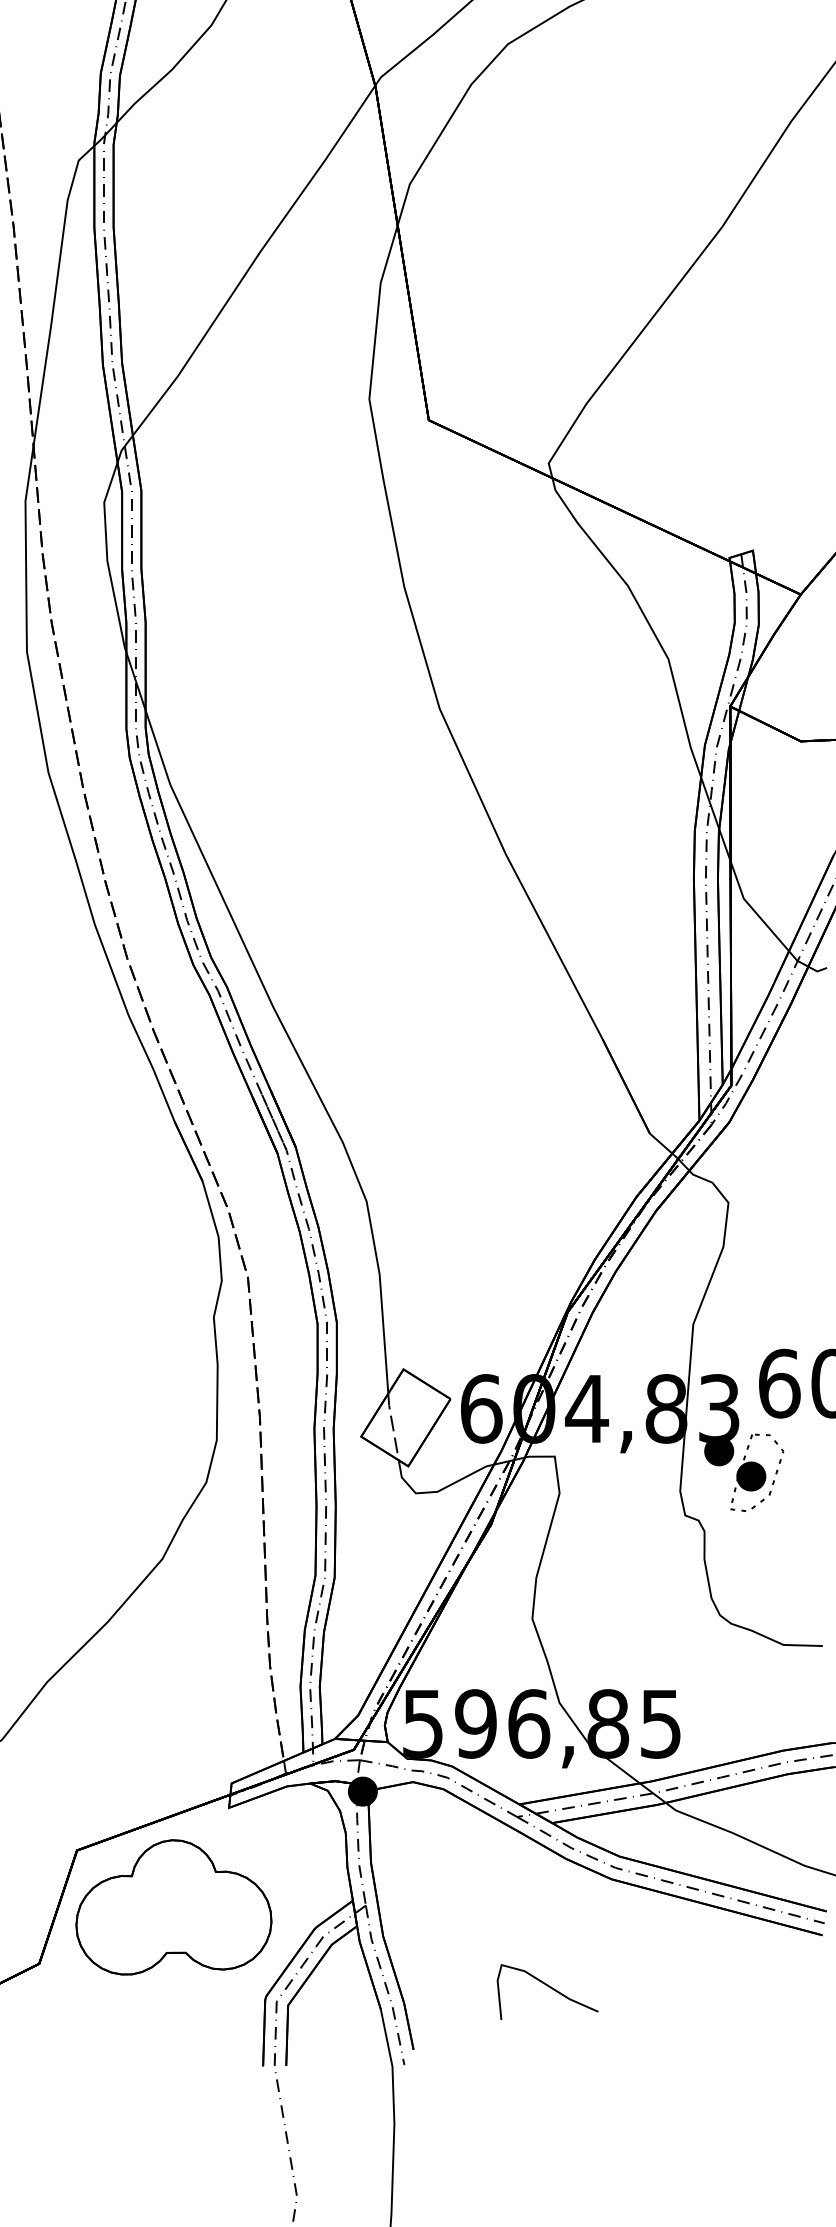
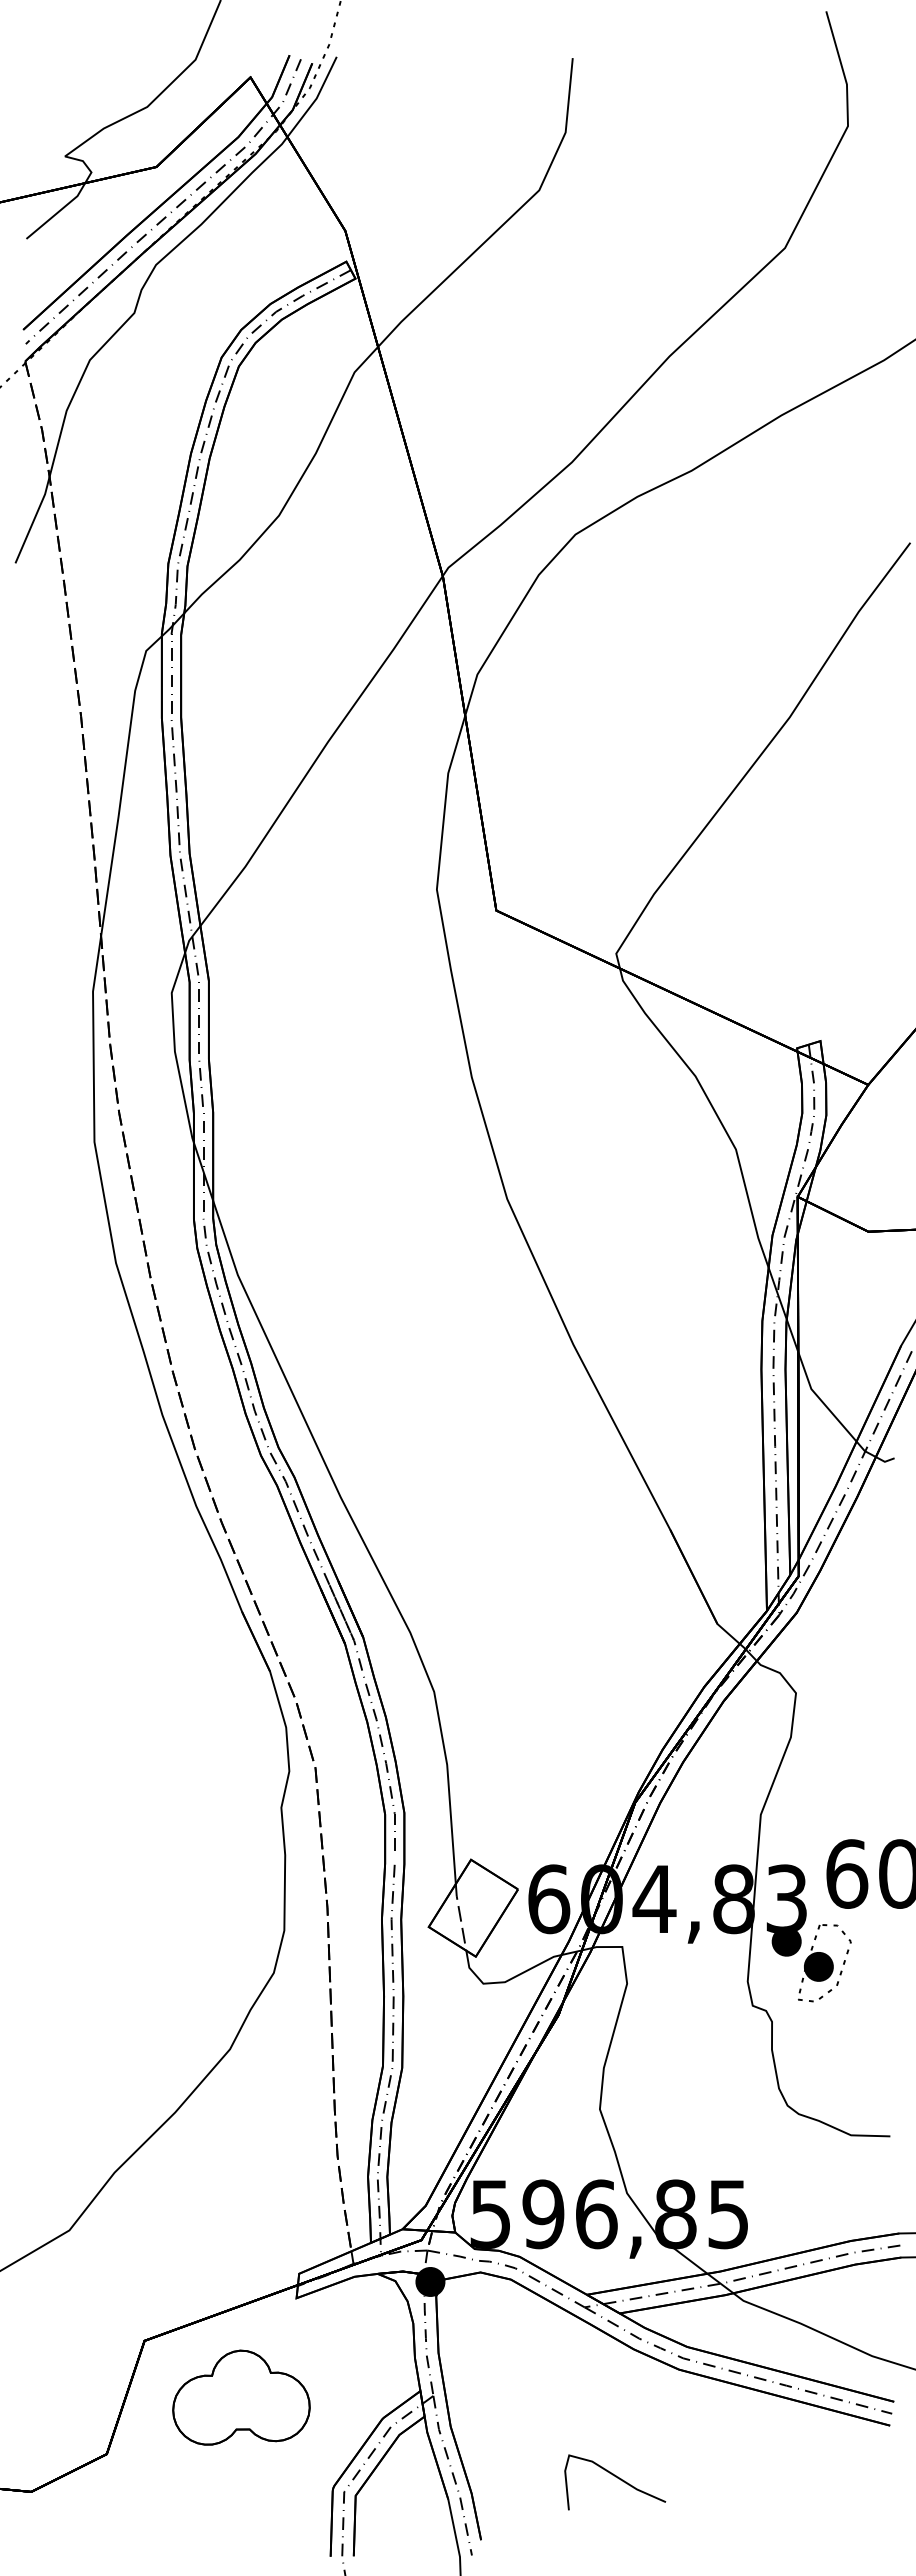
part: (173, 1907) -> (241, 2397), size x0.7

